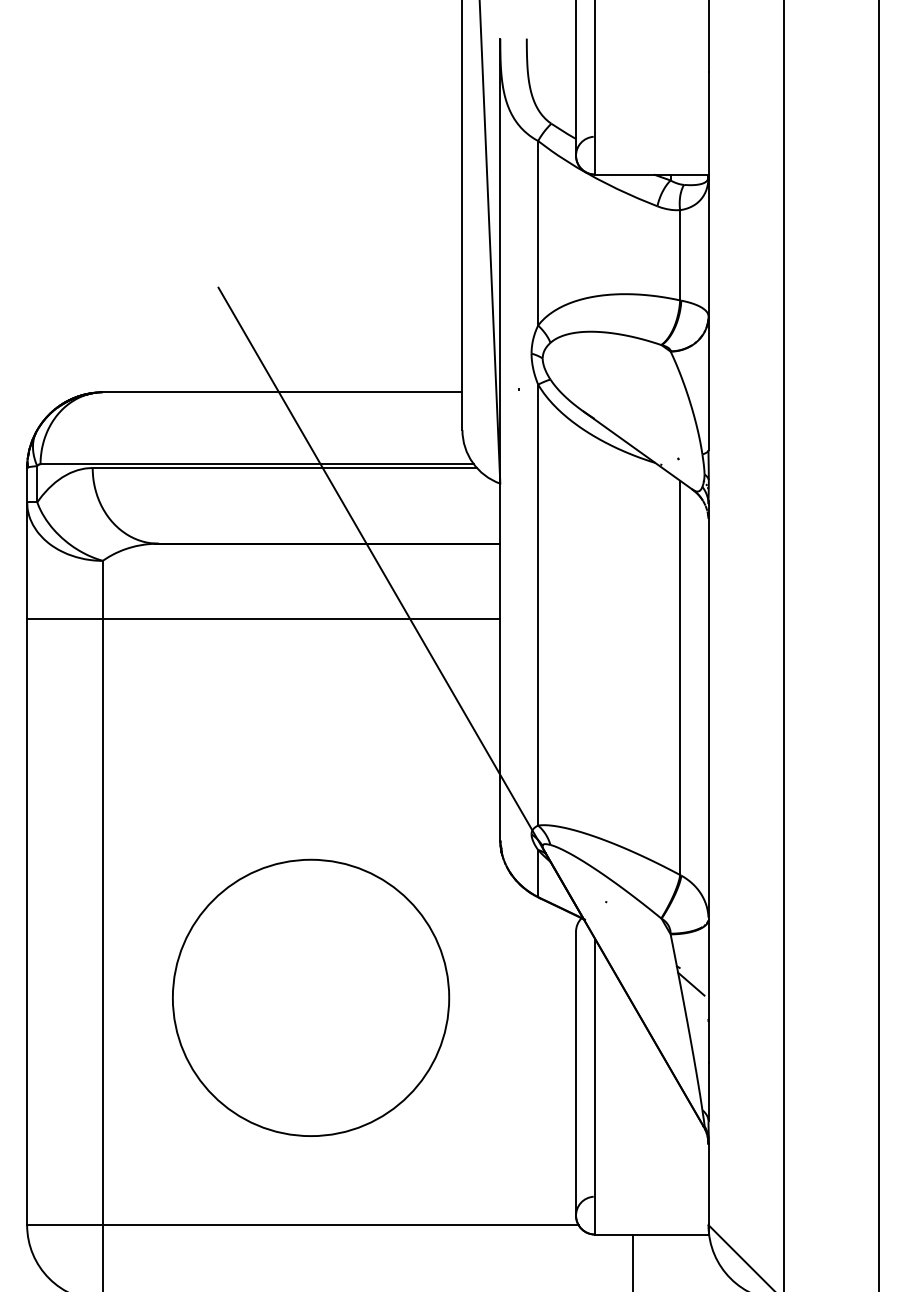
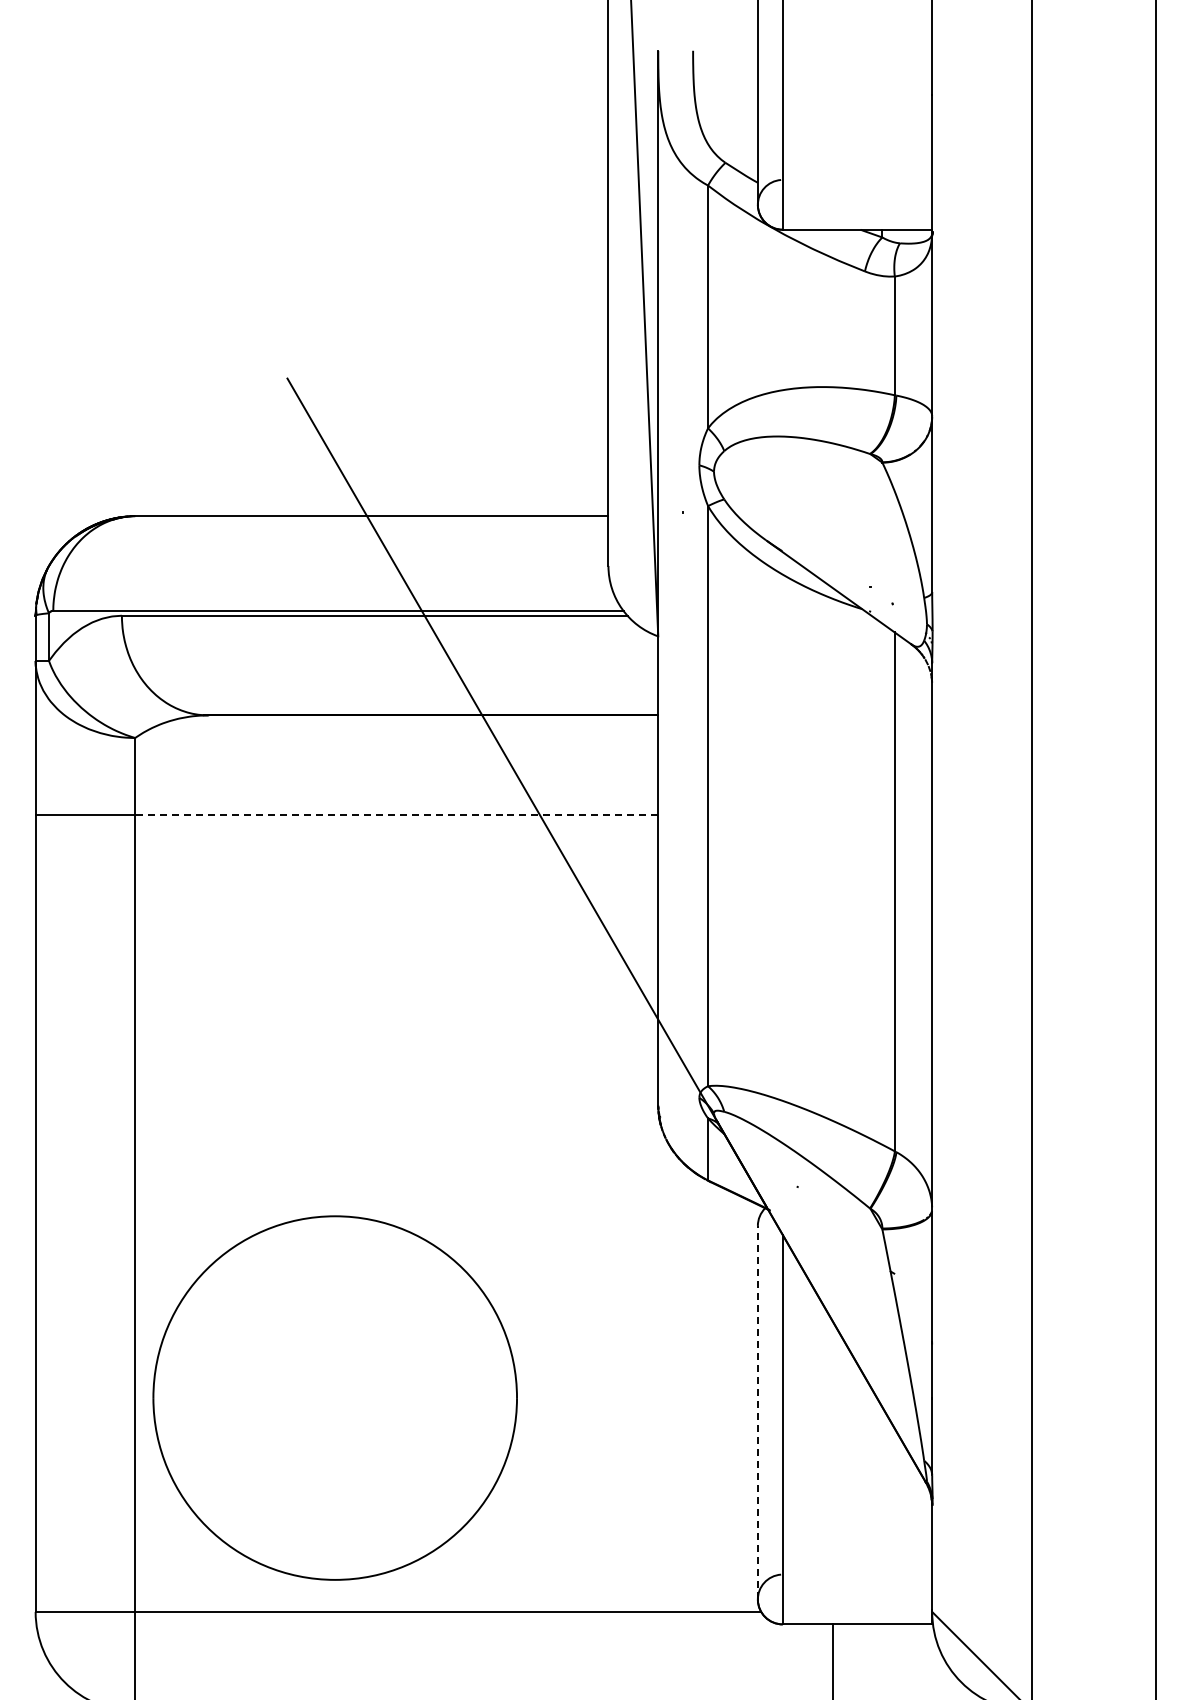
line: (301, 619) -> (396, 815), solid -> dashed
line: (691, 983) -> (909, 1294), removed
part: (310, 997) -> (334, 1397), moved
line: (575, 1073) -> (757, 1412), solid -> dashed

